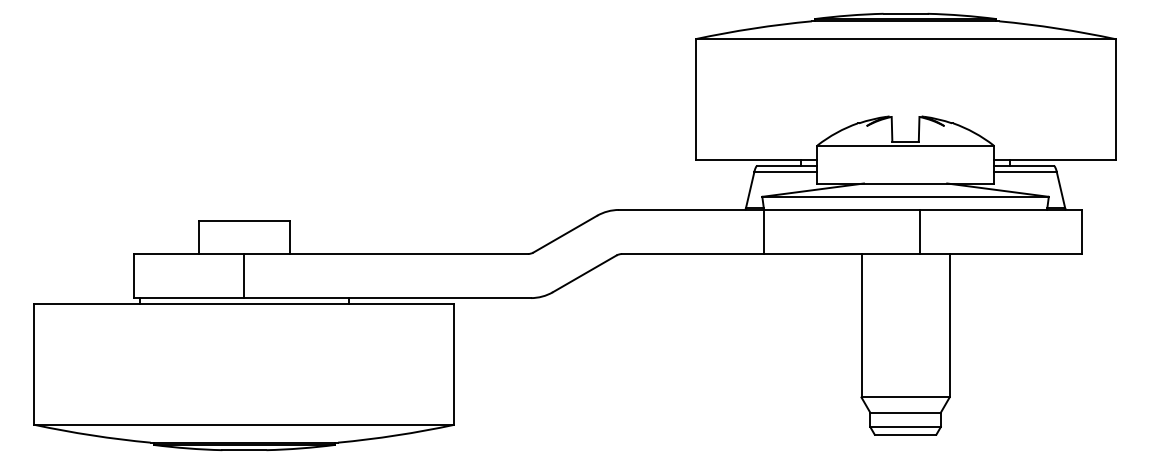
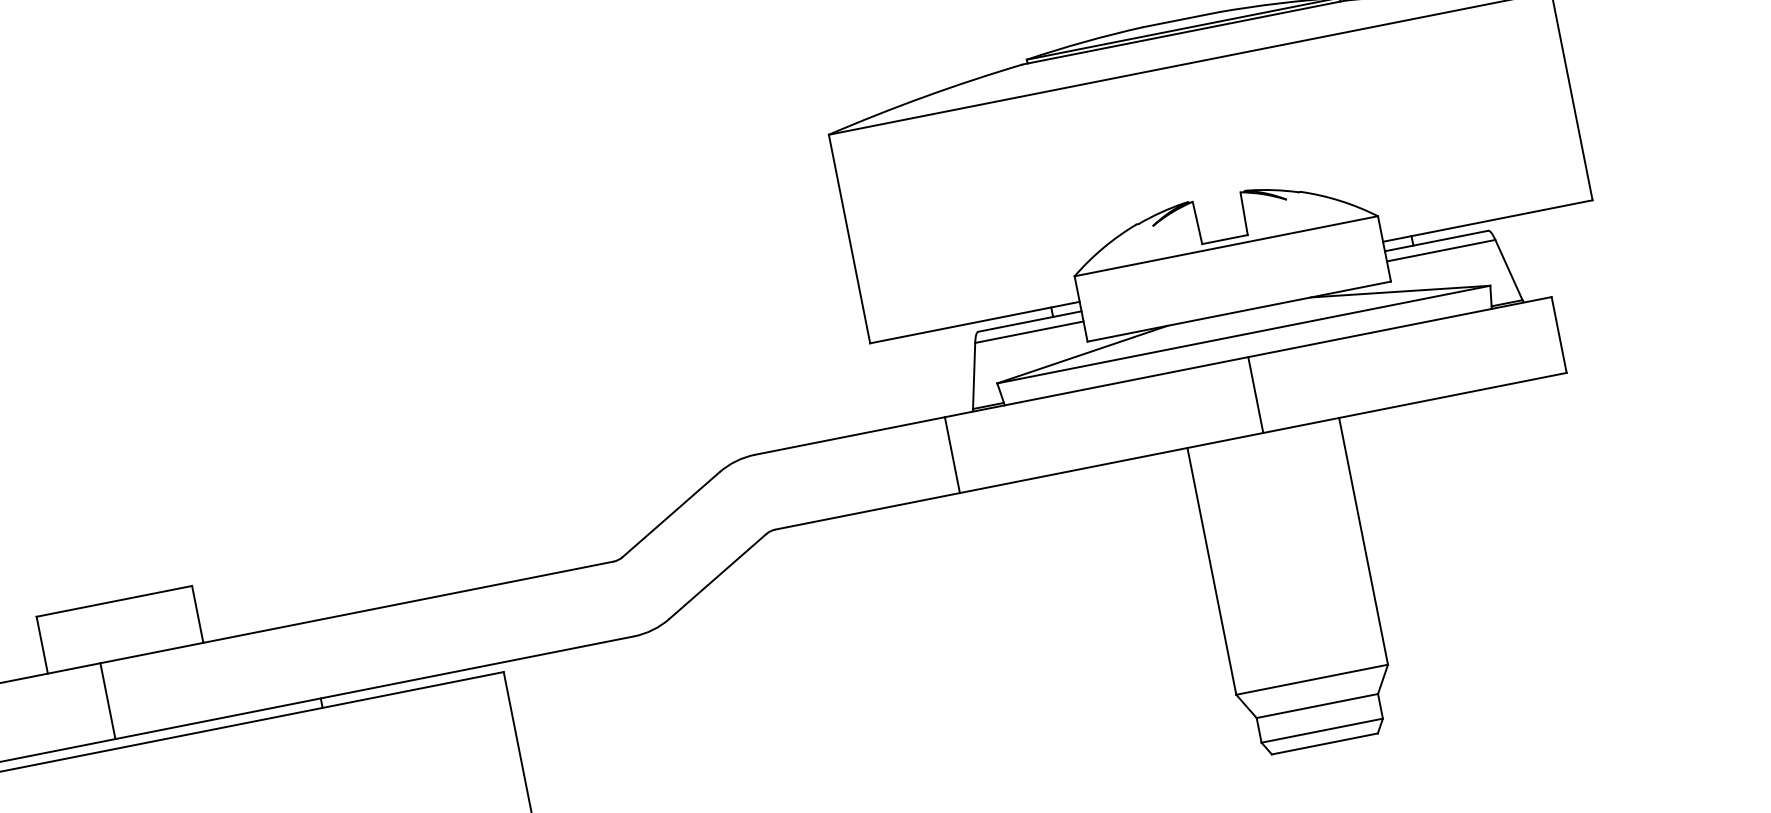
line: (764, 231) -> (952, 454), moved
line: (919, 231) -> (1255, 394), moved
line: (243, 276) -> (107, 701), moved

